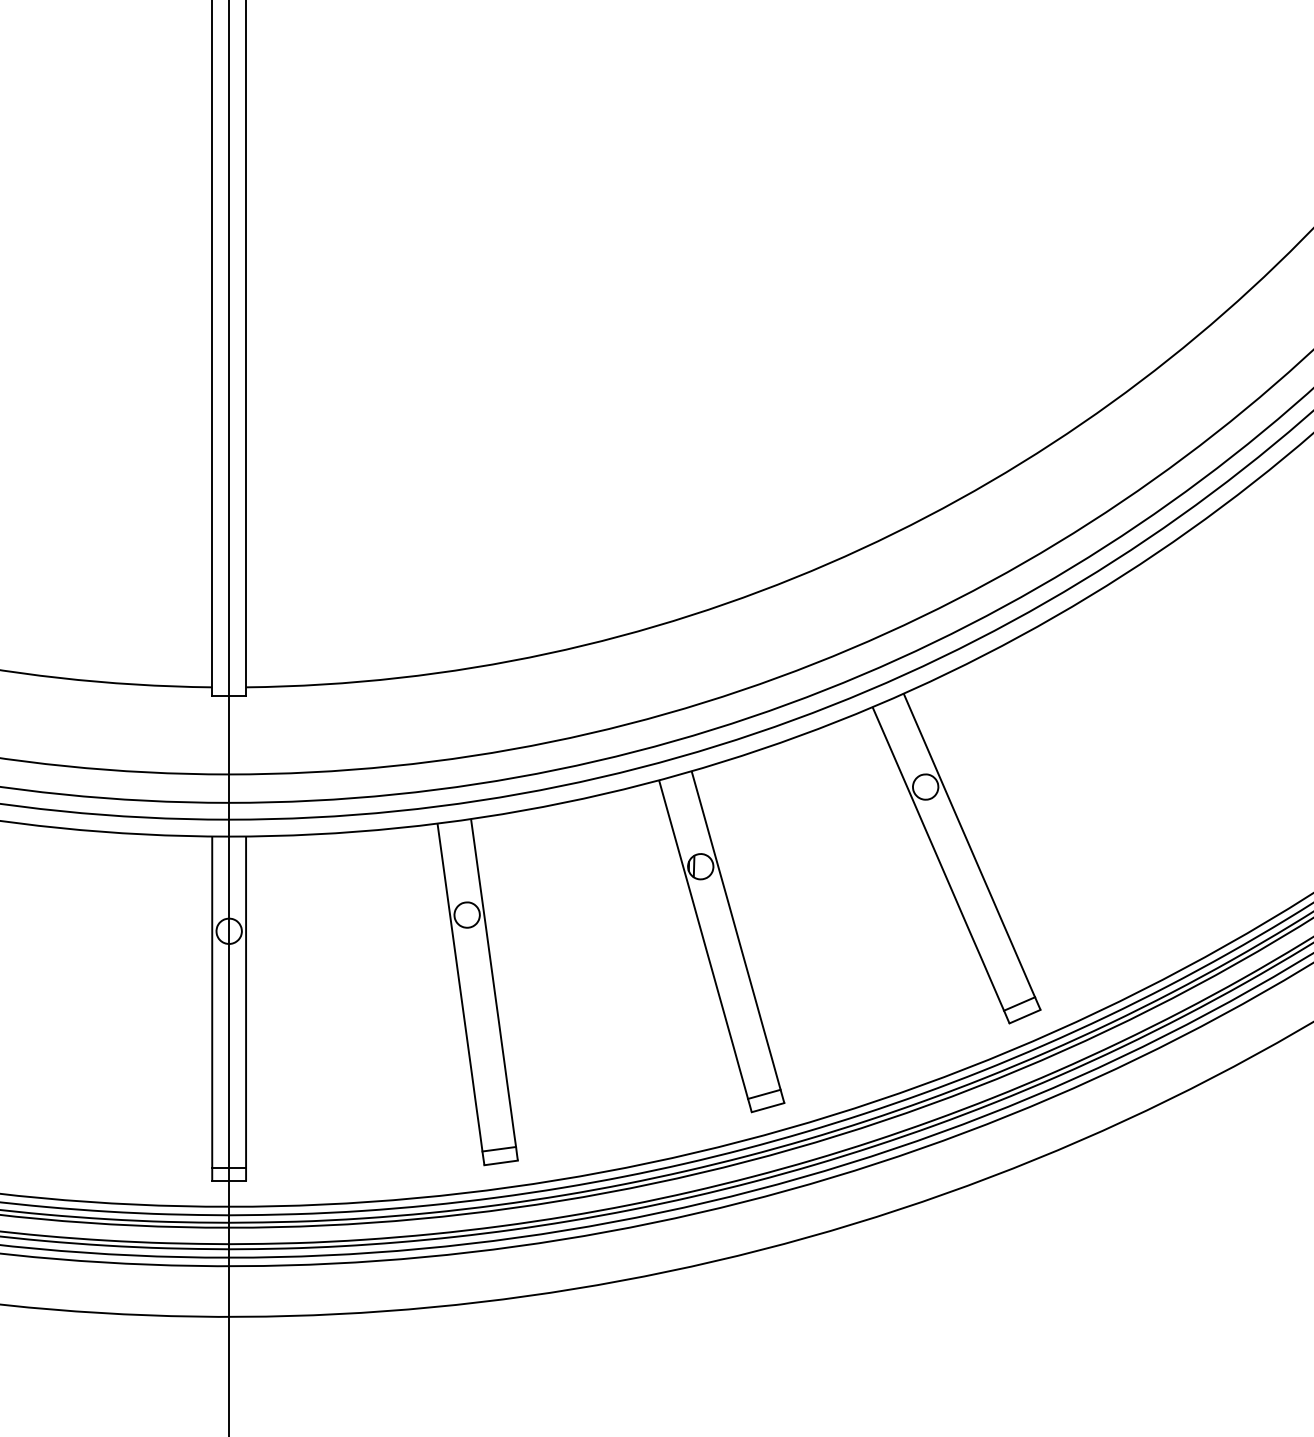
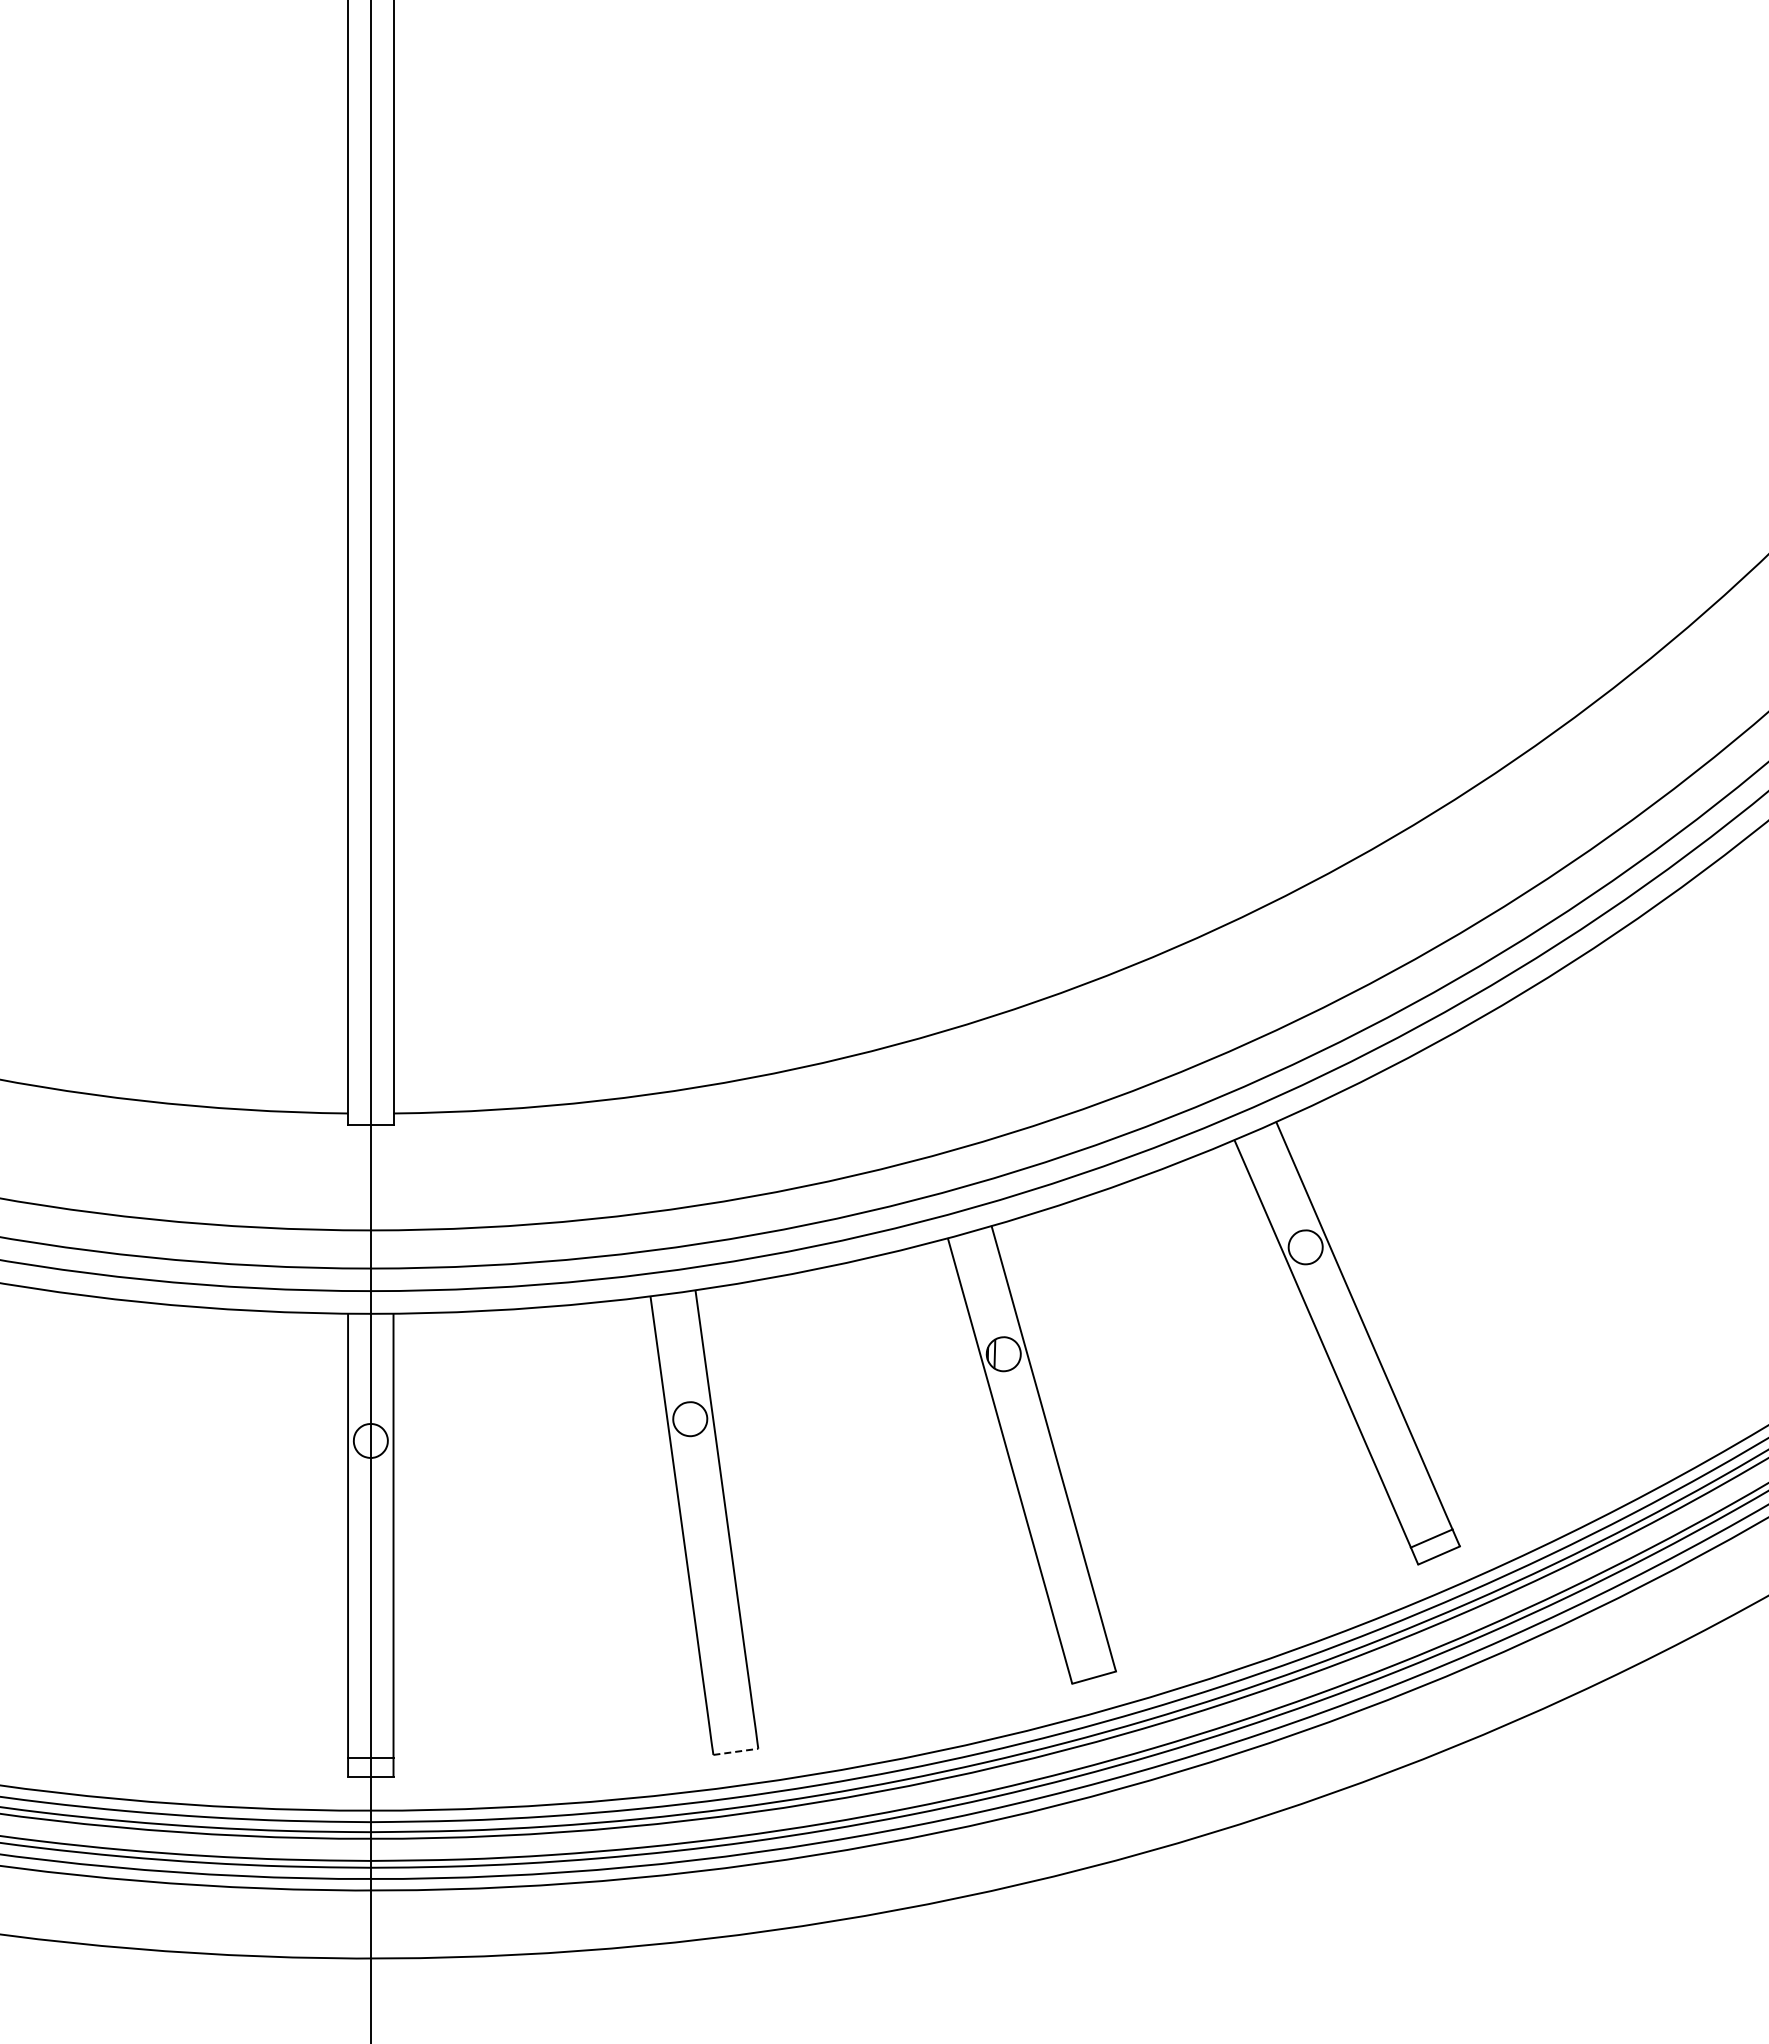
line: (763, 1094) -> (1088, 1659), removed
line: (498, 1149) -> (732, 1733), removed
line: (500, 1162) -> (735, 1751), solid -> dashed

